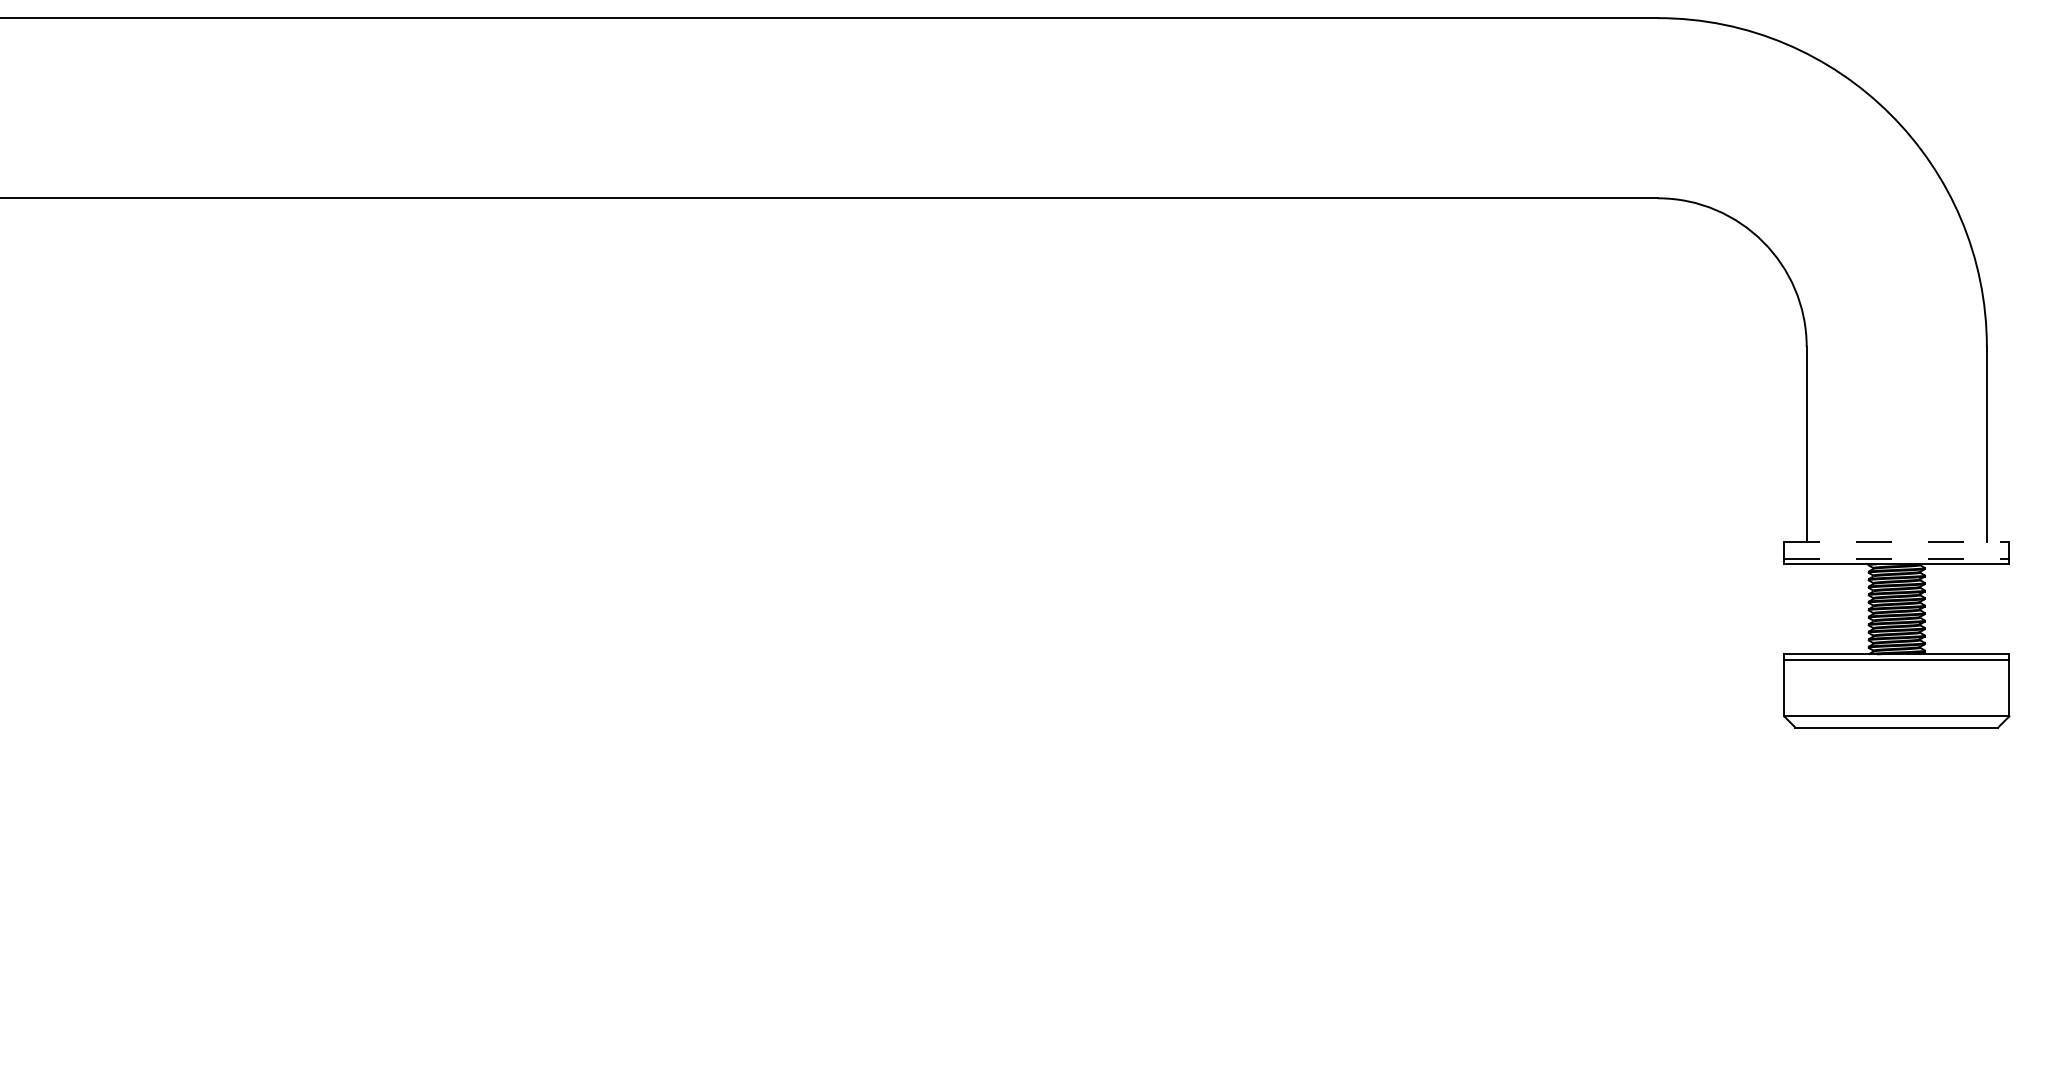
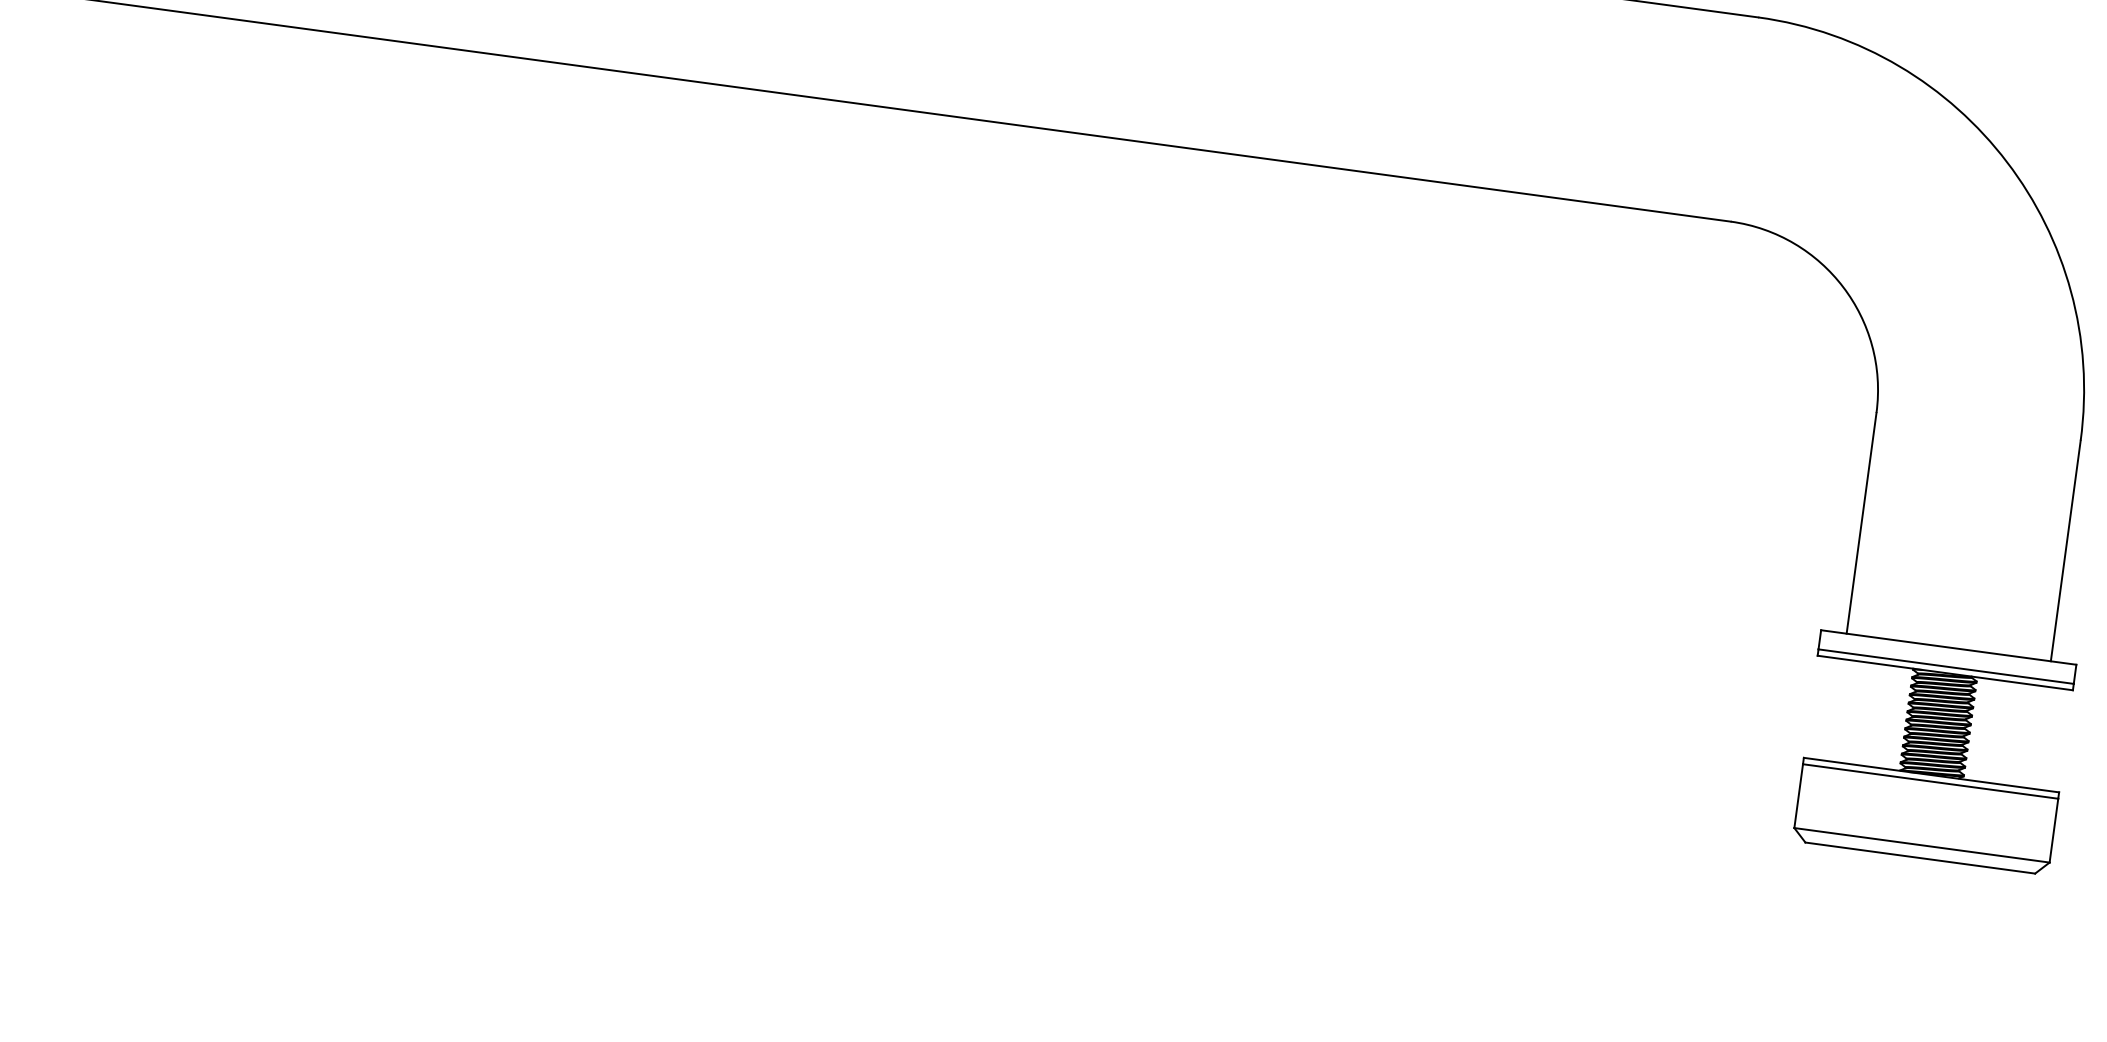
line: (1896, 541) -> (1948, 647), dashed -> solid
line: (1896, 558) -> (1945, 666), dashed -> solid

